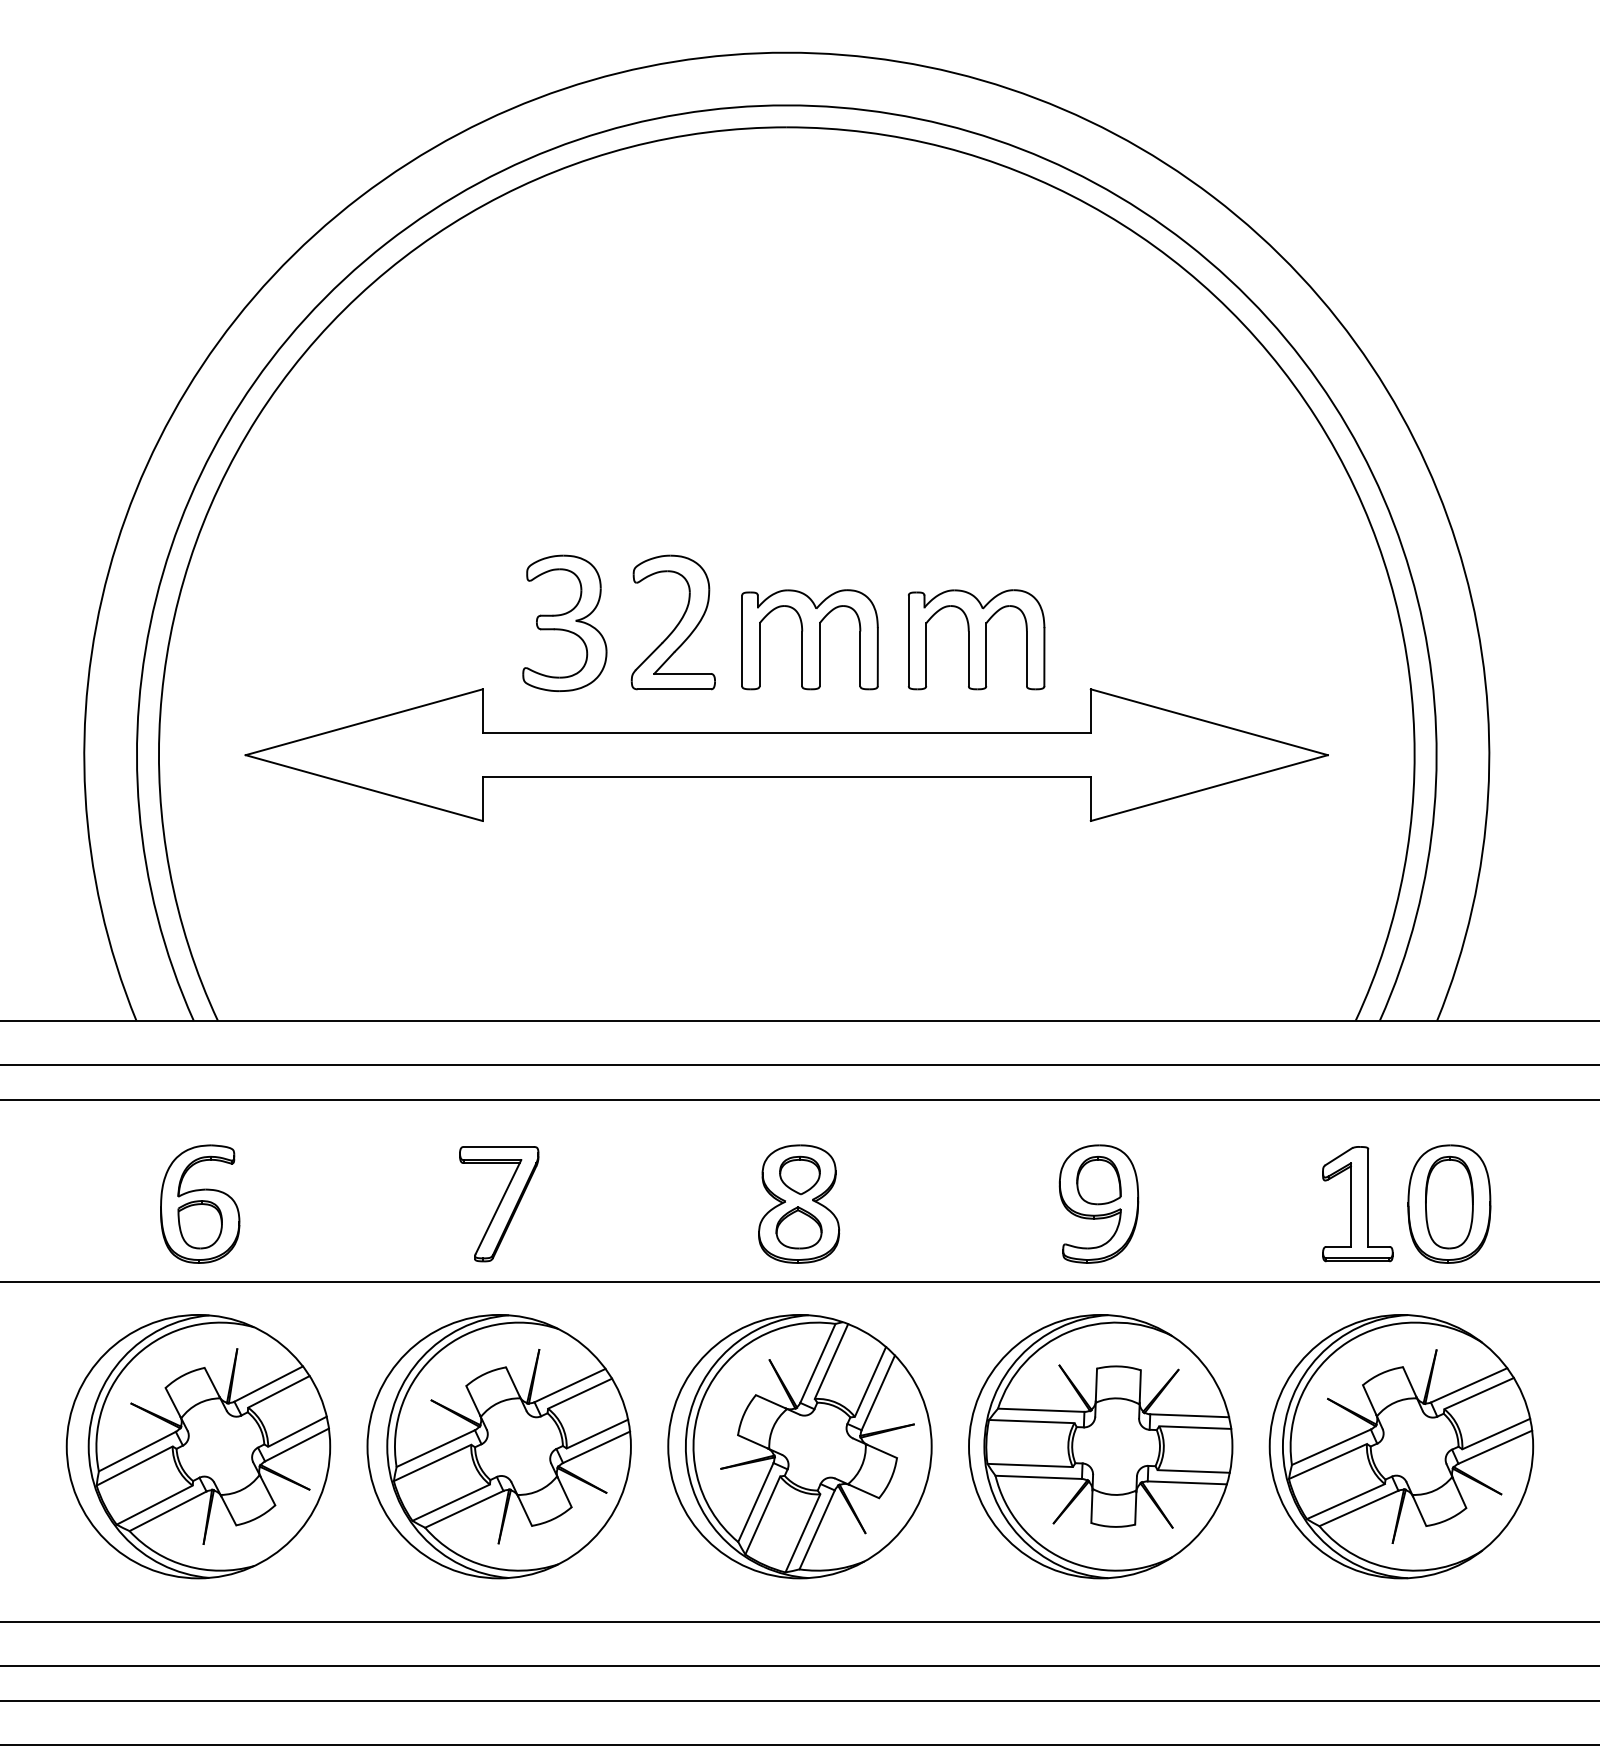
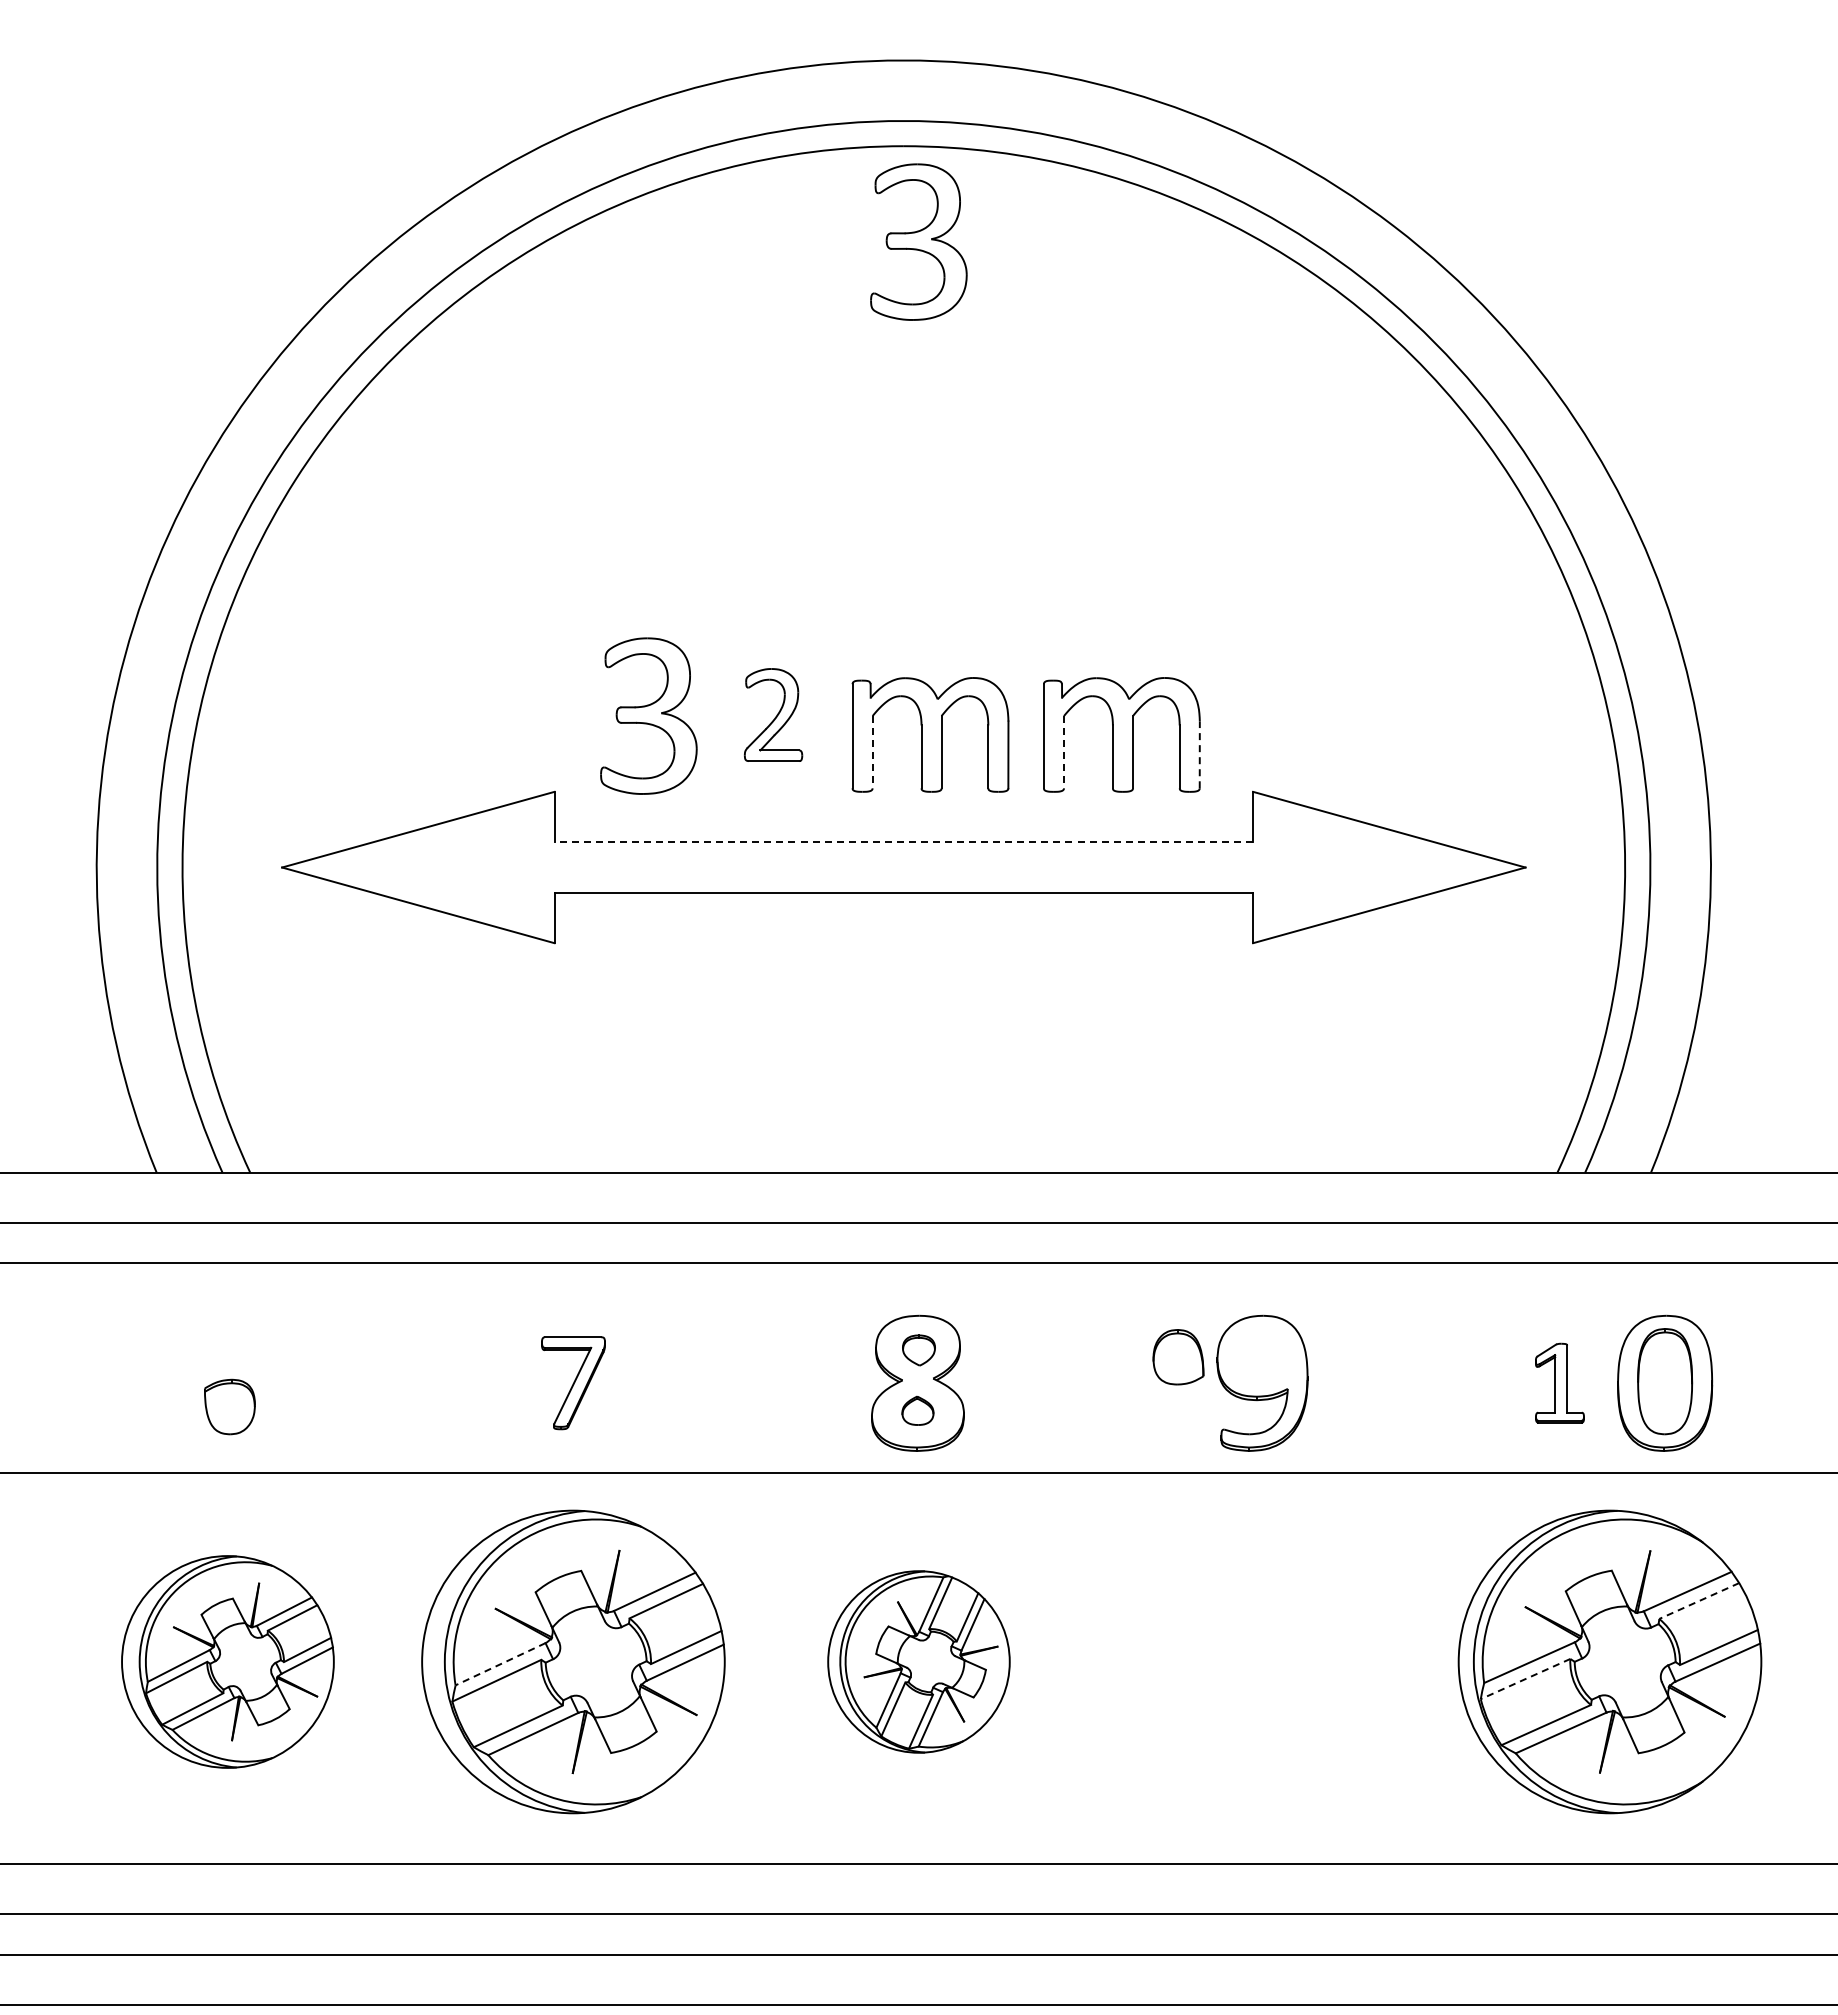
part: (799, 210) -> (918, 241), added
part: (673, 621) -> (773, 714), size x0.6
line: (759, 655) -> (872, 752), solid -> dashed
line: (926, 655) -> (1064, 752), solid -> dashed
line: (1044, 656) -> (1199, 754), solid -> dashed
line: (786, 733) -> (903, 842), solid -> dashed
part: (799, 1175) -> (918, 1350), size x0.7
part: (1098, 1180) -> (1178, 1357), moved
part: (199, 1203) -> (229, 1382), removed
part: (499, 1203) -> (573, 1382), size x0.7
part: (1357, 1203) -> (1559, 1382), size x0.6
part: (798, 1227) -> (917, 1410), size x0.6
line: (1479, 1394) -> (1699, 1601), solid -> dashed
part: (198, 1446) -> (227, 1661), size x0.7
part: (799, 1446) -> (918, 1661), size x0.6
part: (1100, 1446) -> (1264, 1661), removed
line: (435, 1448) -> (500, 1664), solid -> dashed
line: (1327, 1461) -> (1525, 1679), solid -> dashed

